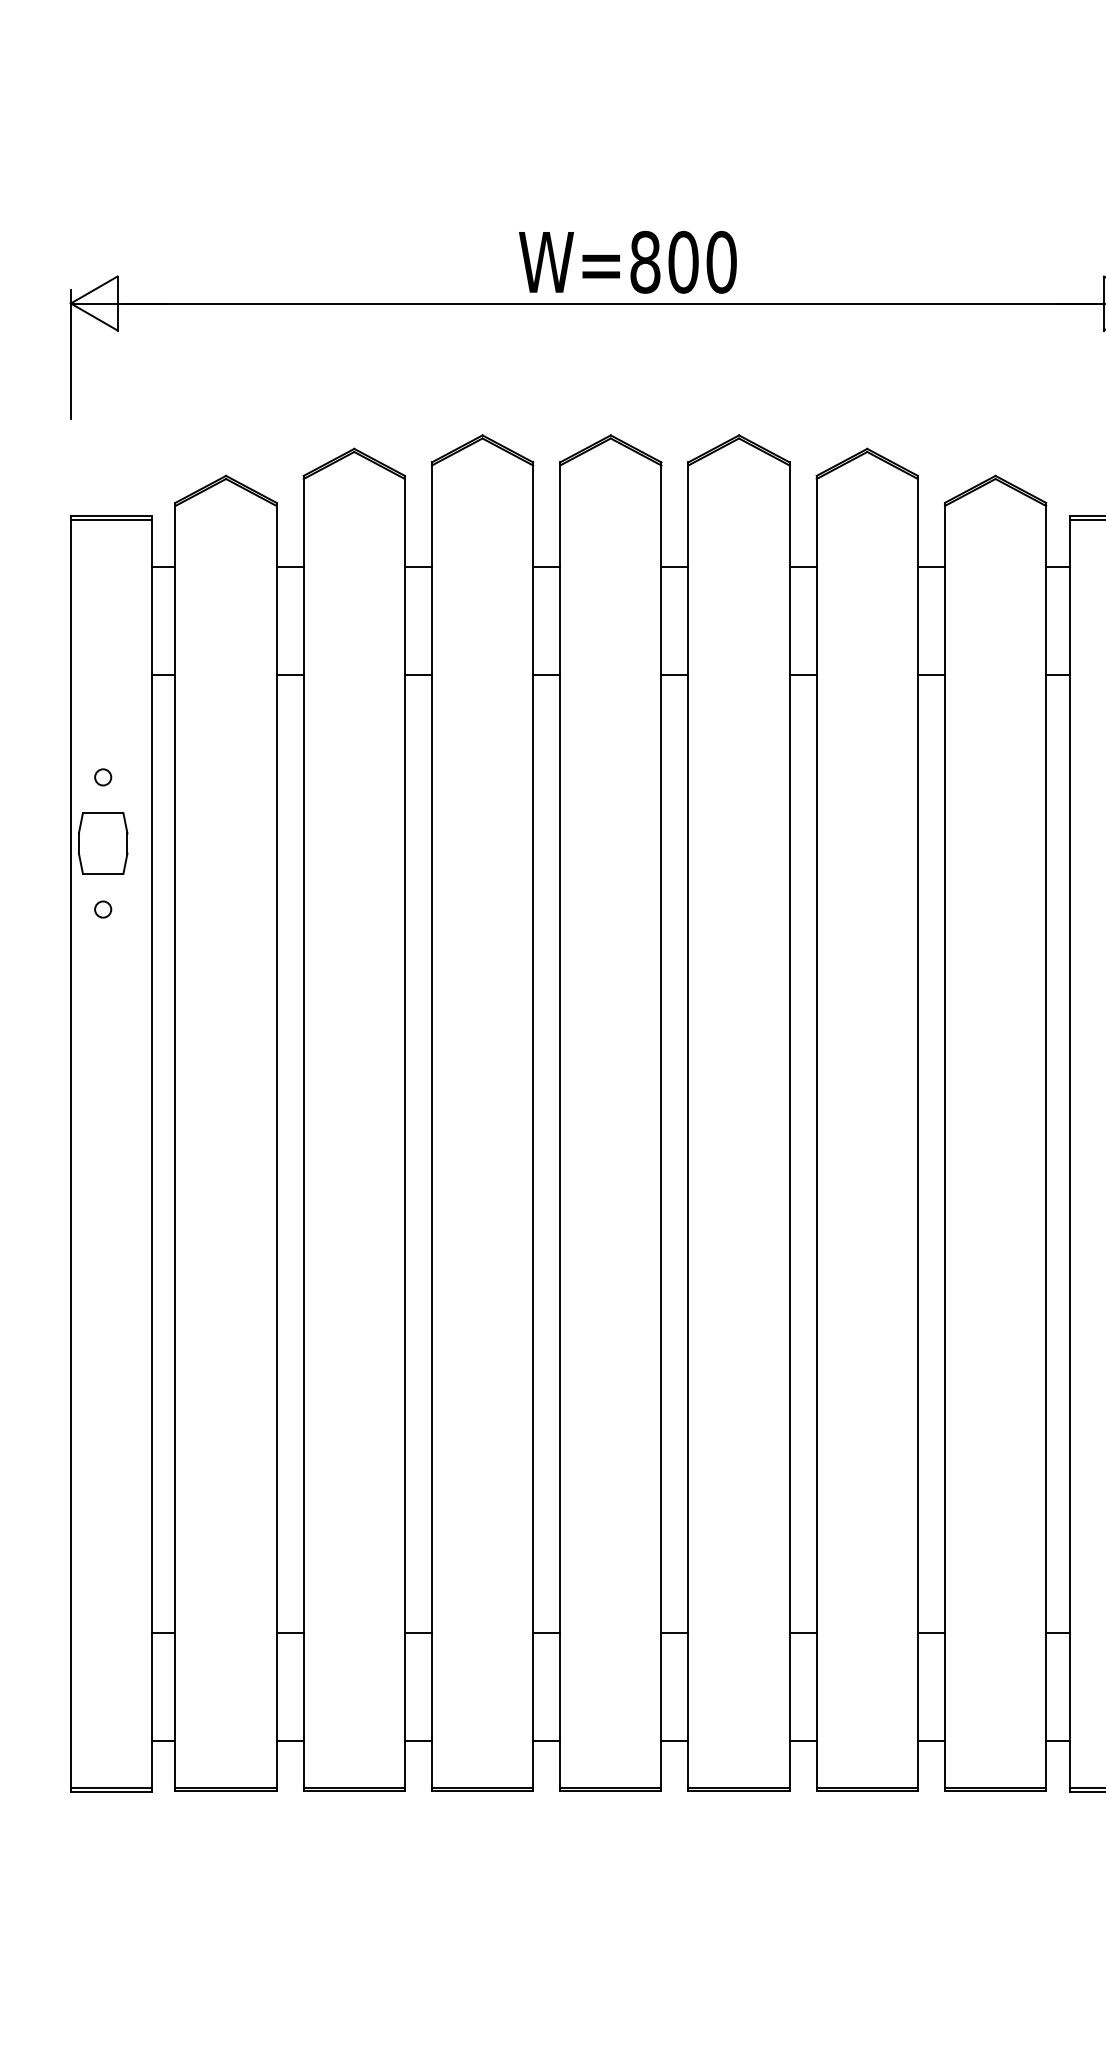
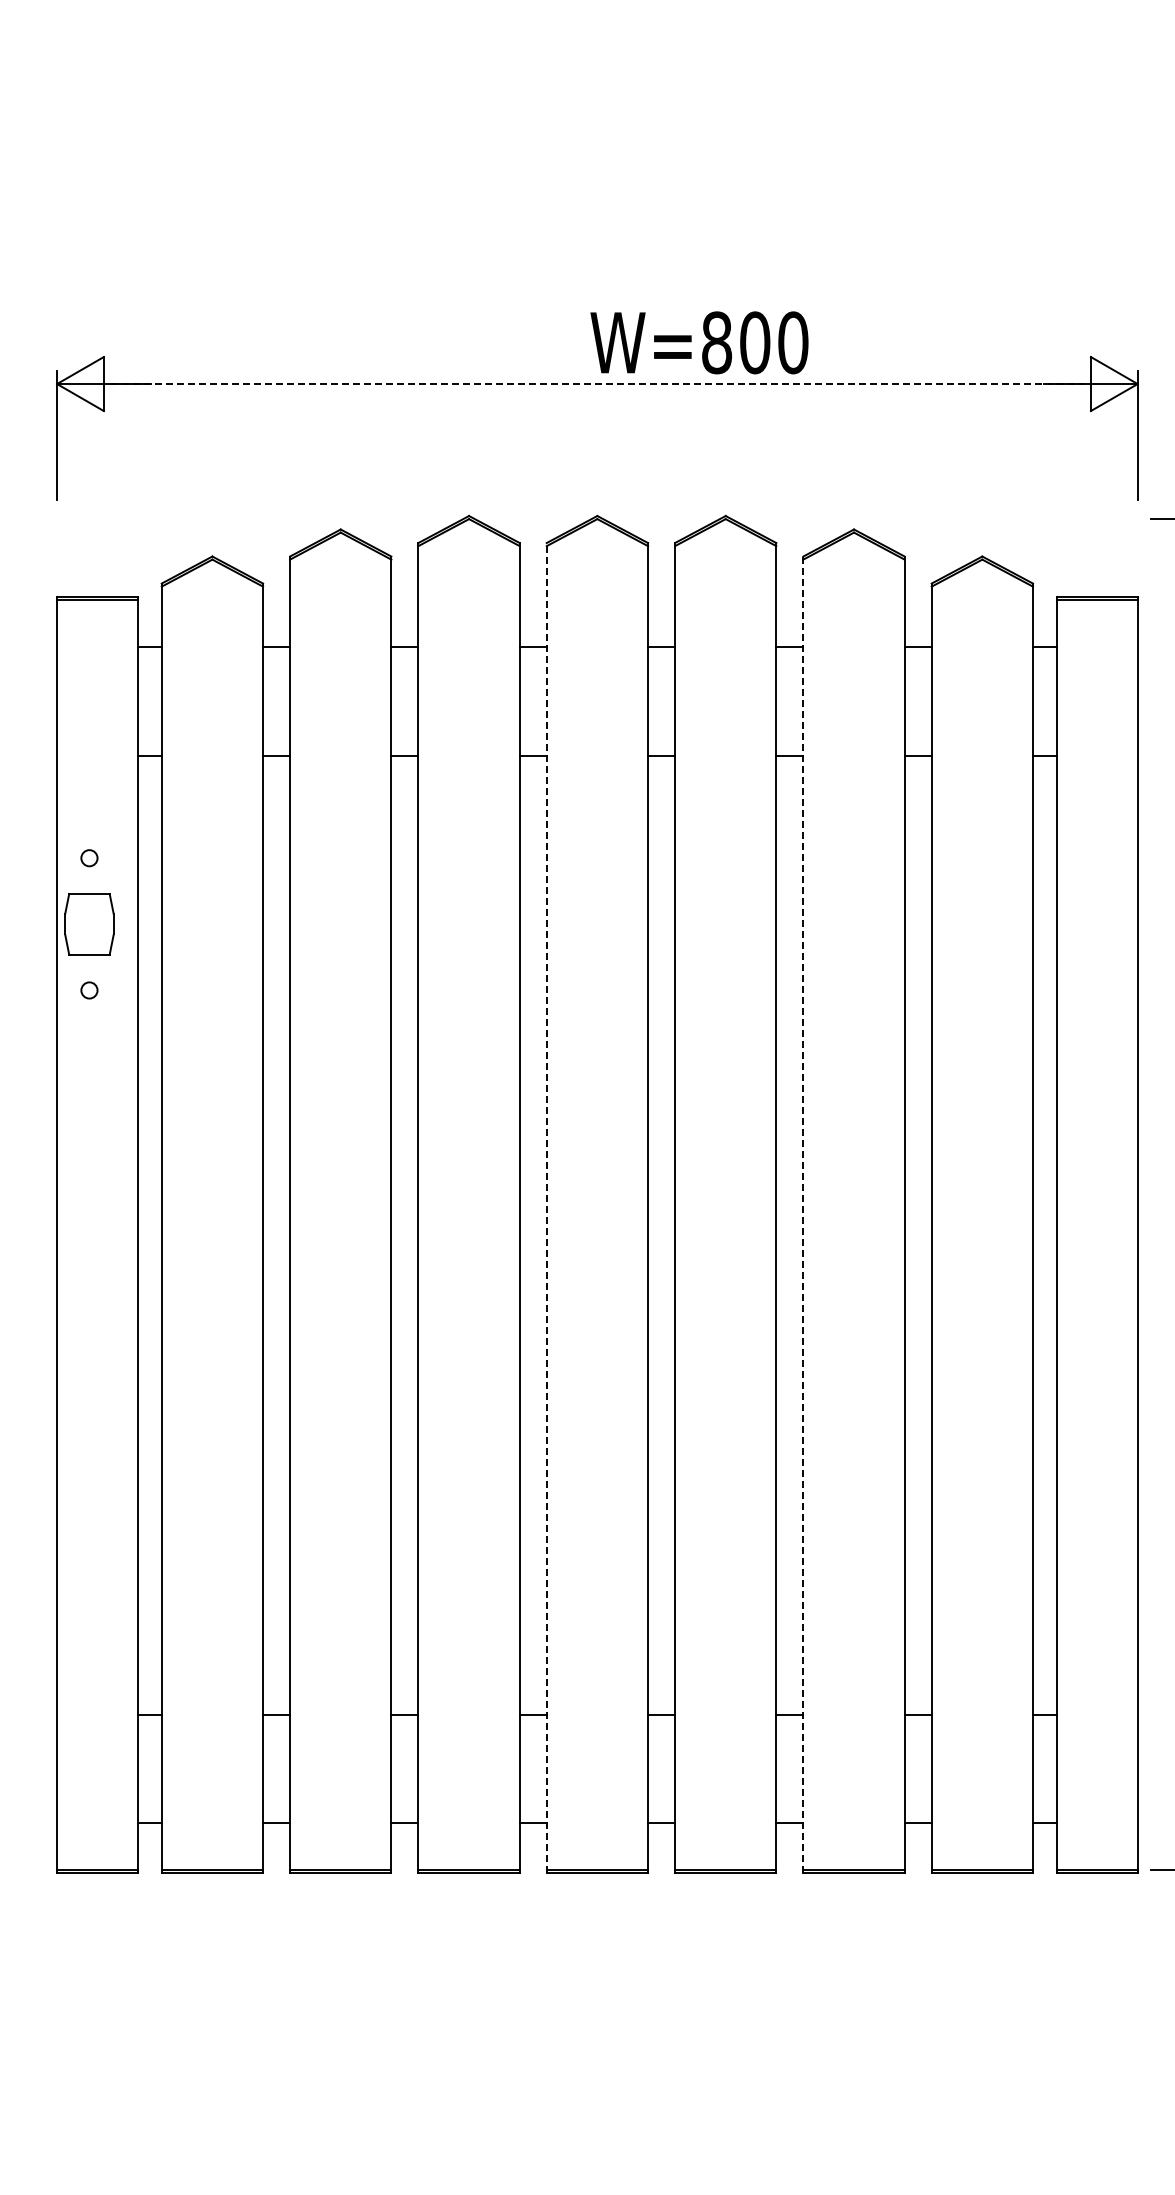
text: (627, 261) -> (699, 342), moved
line: (610, 303) -> (597, 384), solid -> dashed
line: (559, 1126) -> (546, 1207), solid -> dashed
line: (816, 1133) -> (803, 1214), solid -> dashed

